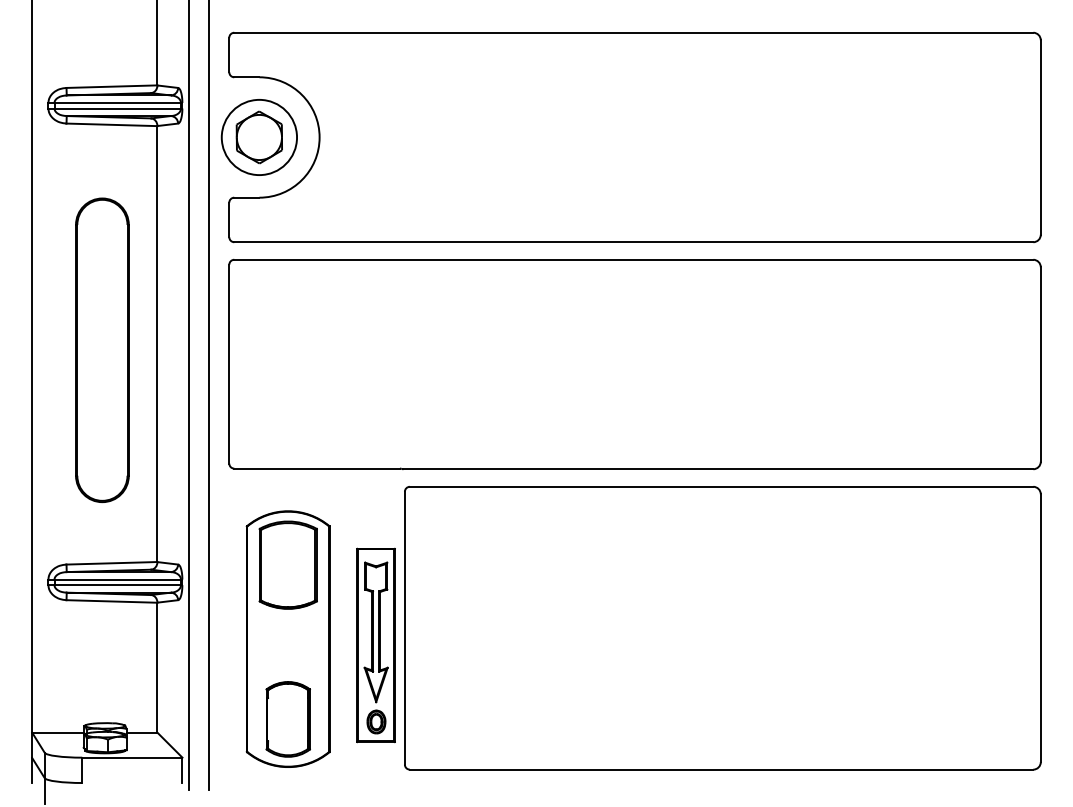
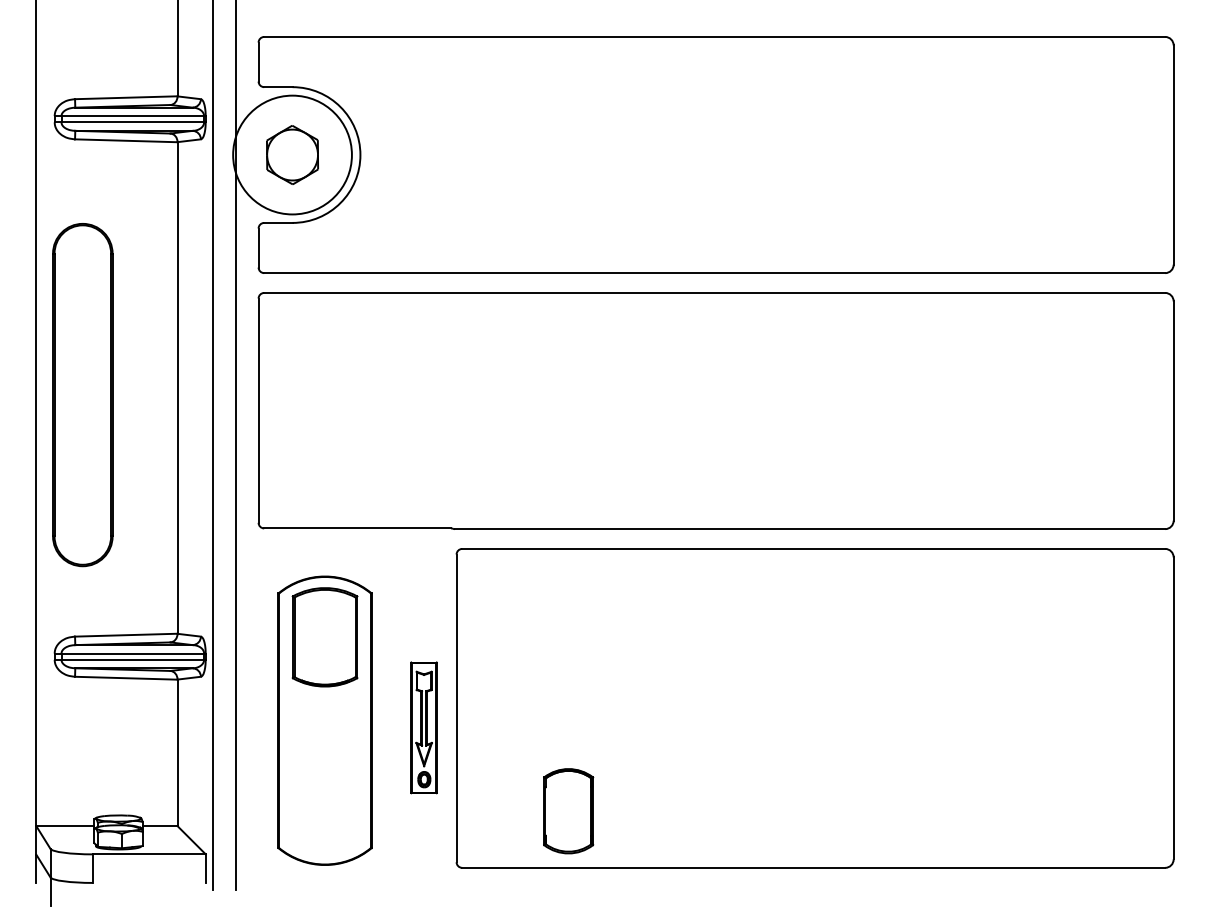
circle: (259, 137) -> (292, 155), size x1.4
part: (102, 350) -> (82, 395), moved
part: (375, 645) -> (423, 727), size x0.6
part: (287, 719) -> (567, 811), moved

